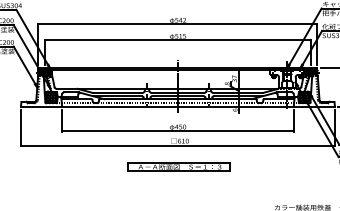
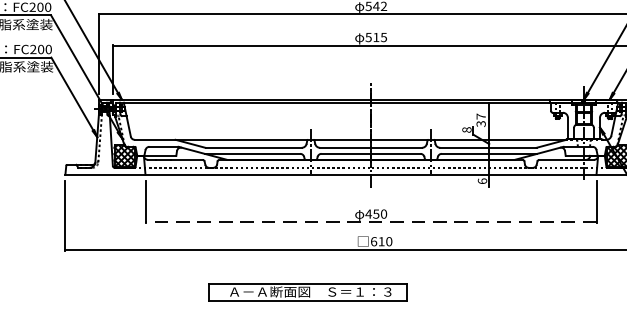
line: (177, 131) -> (370, 222), solid -> dashed
part: (178, 166) -> (307, 290), moved

